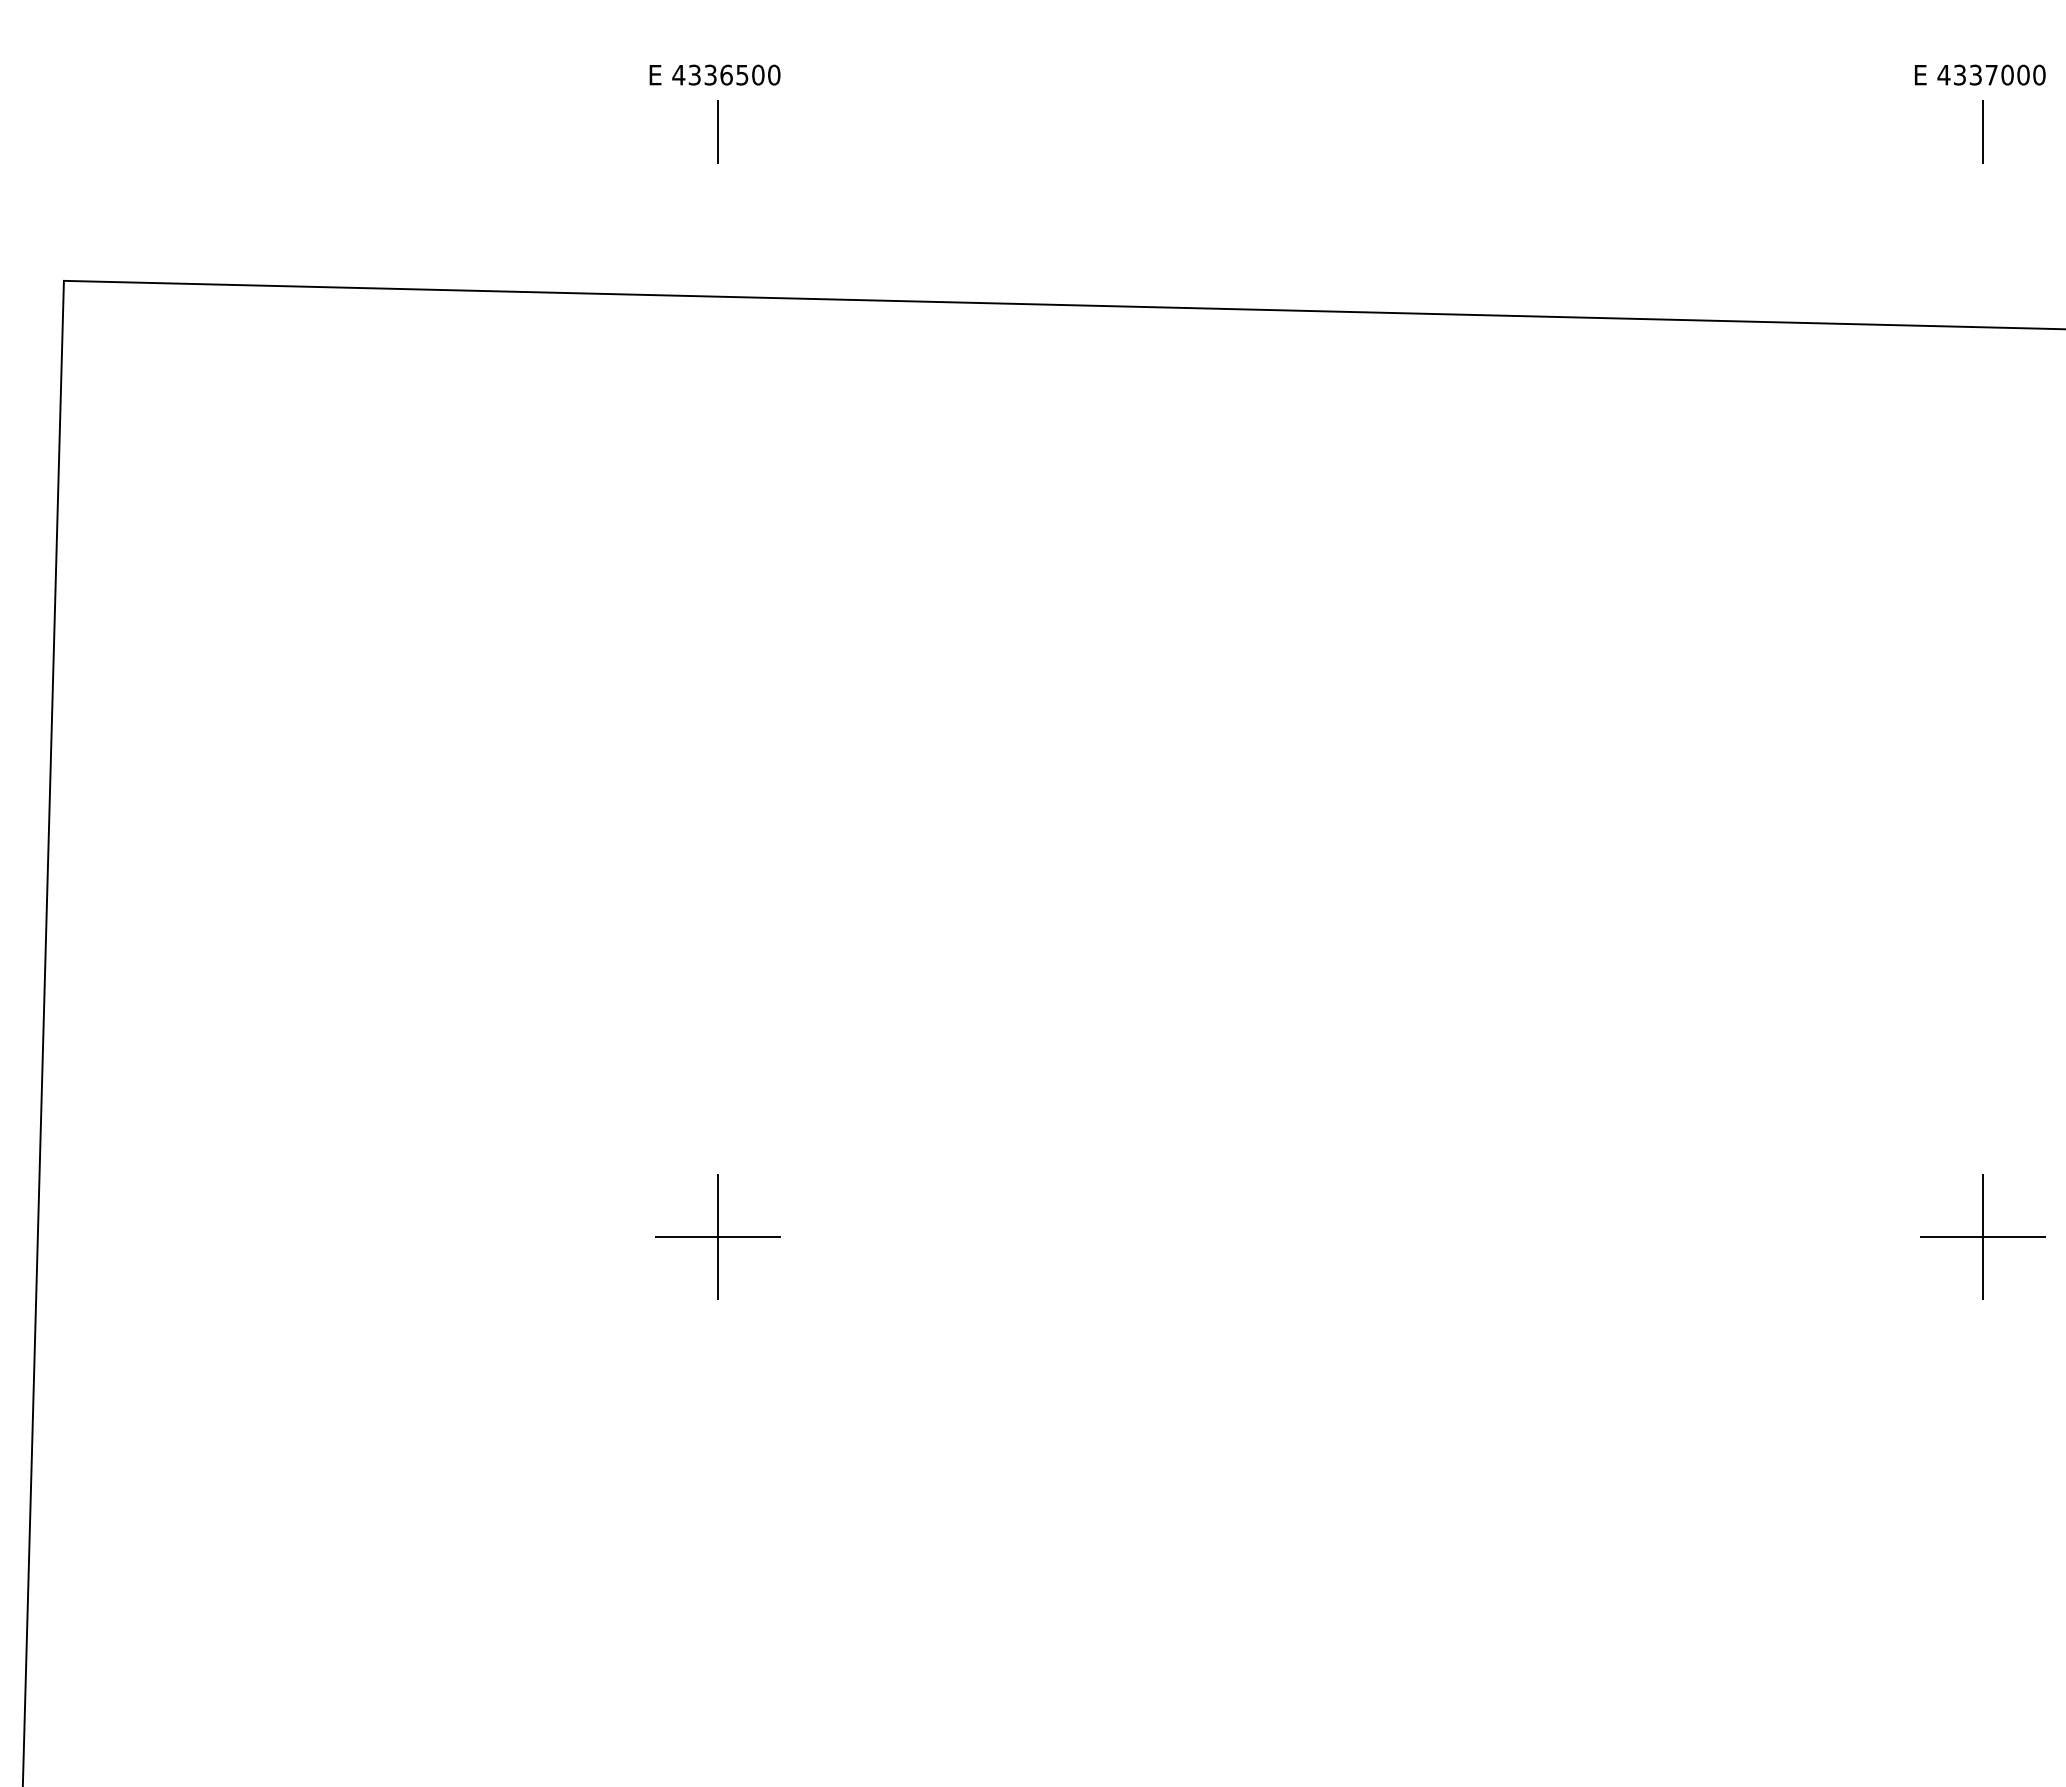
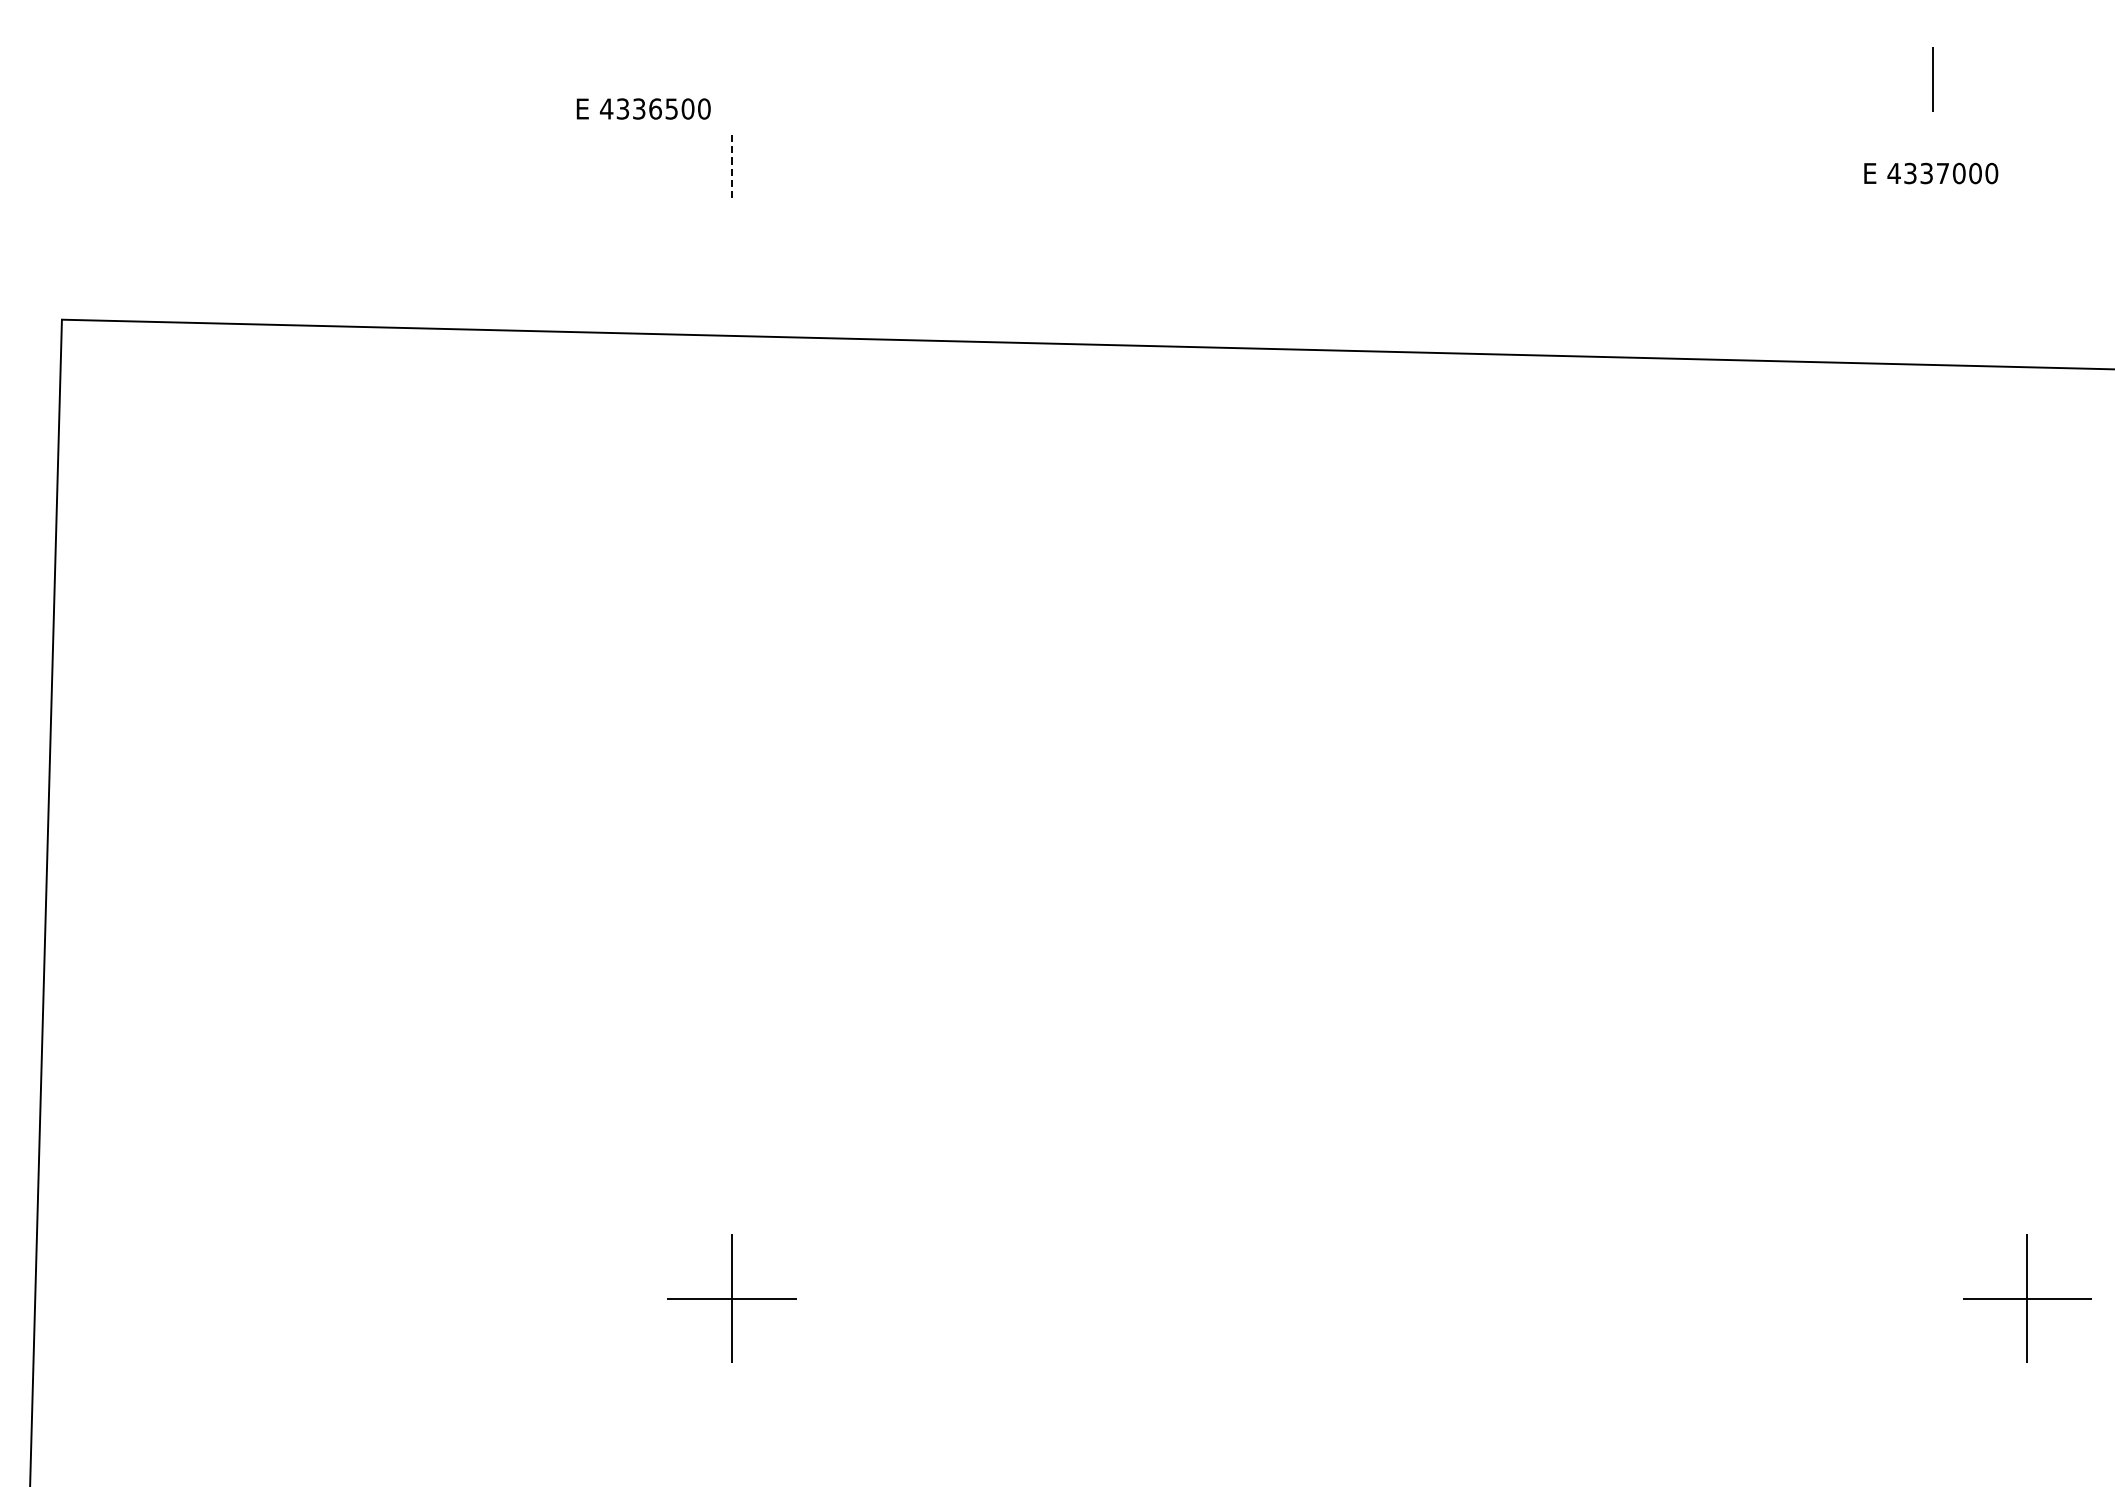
text: (714, 74) -> (643, 108), moved
text: (1980, 74) -> (1931, 172), moved
line: (1982, 131) -> (1932, 78), moved
line: (718, 132) -> (732, 167), solid -> dashed

